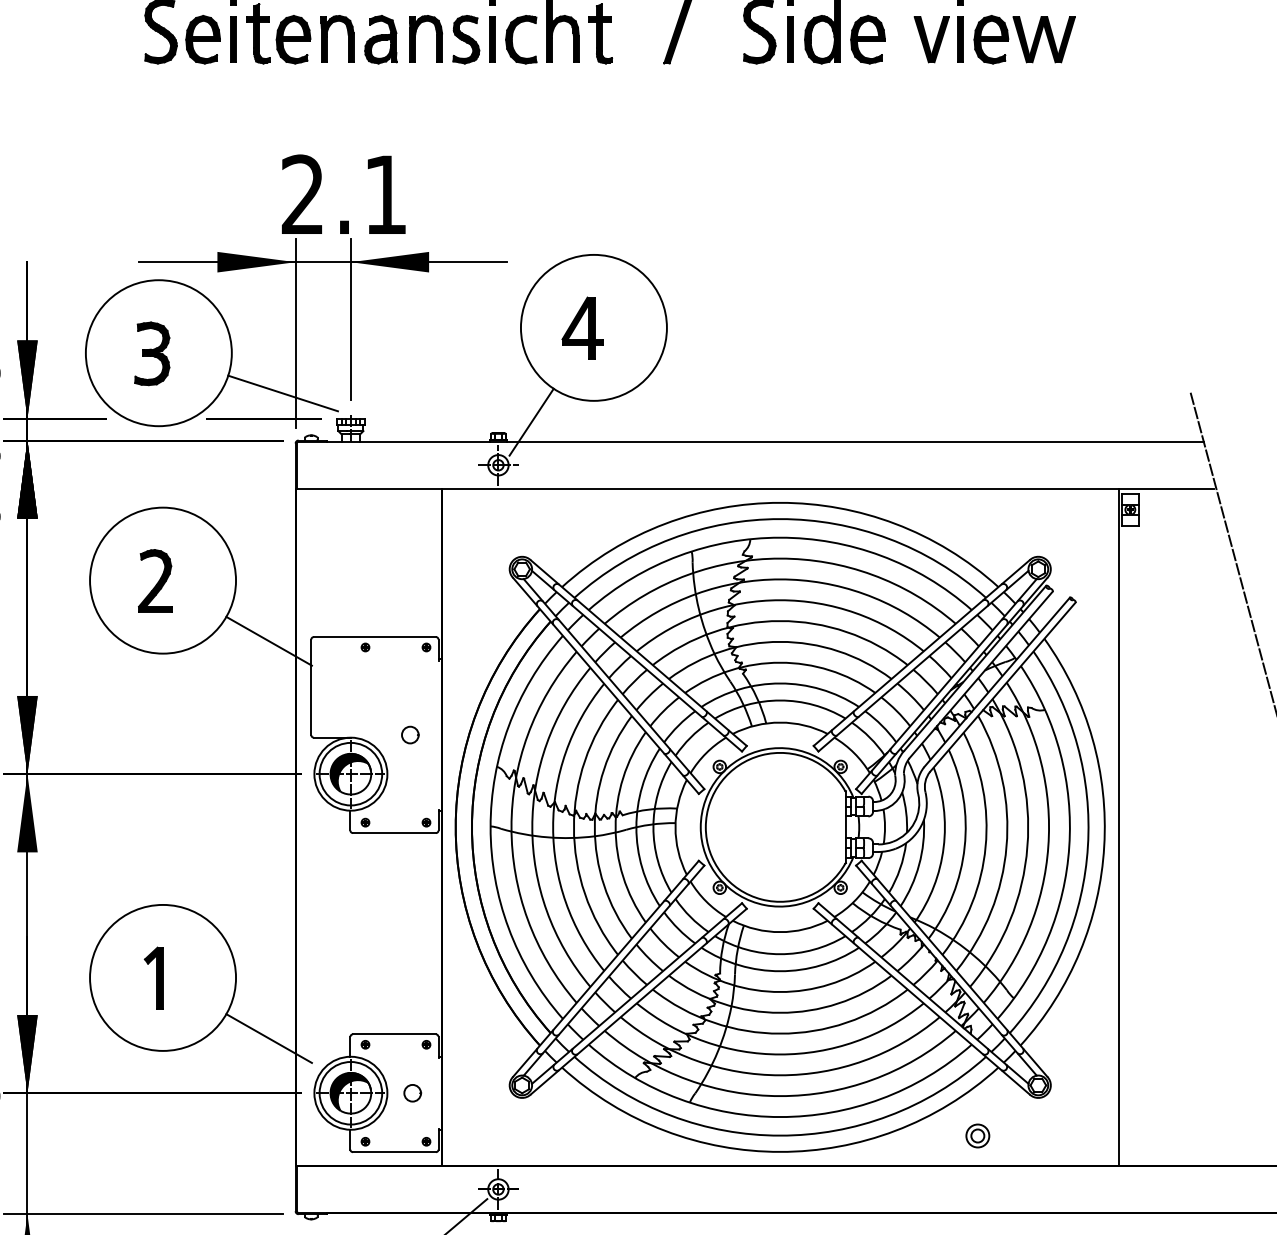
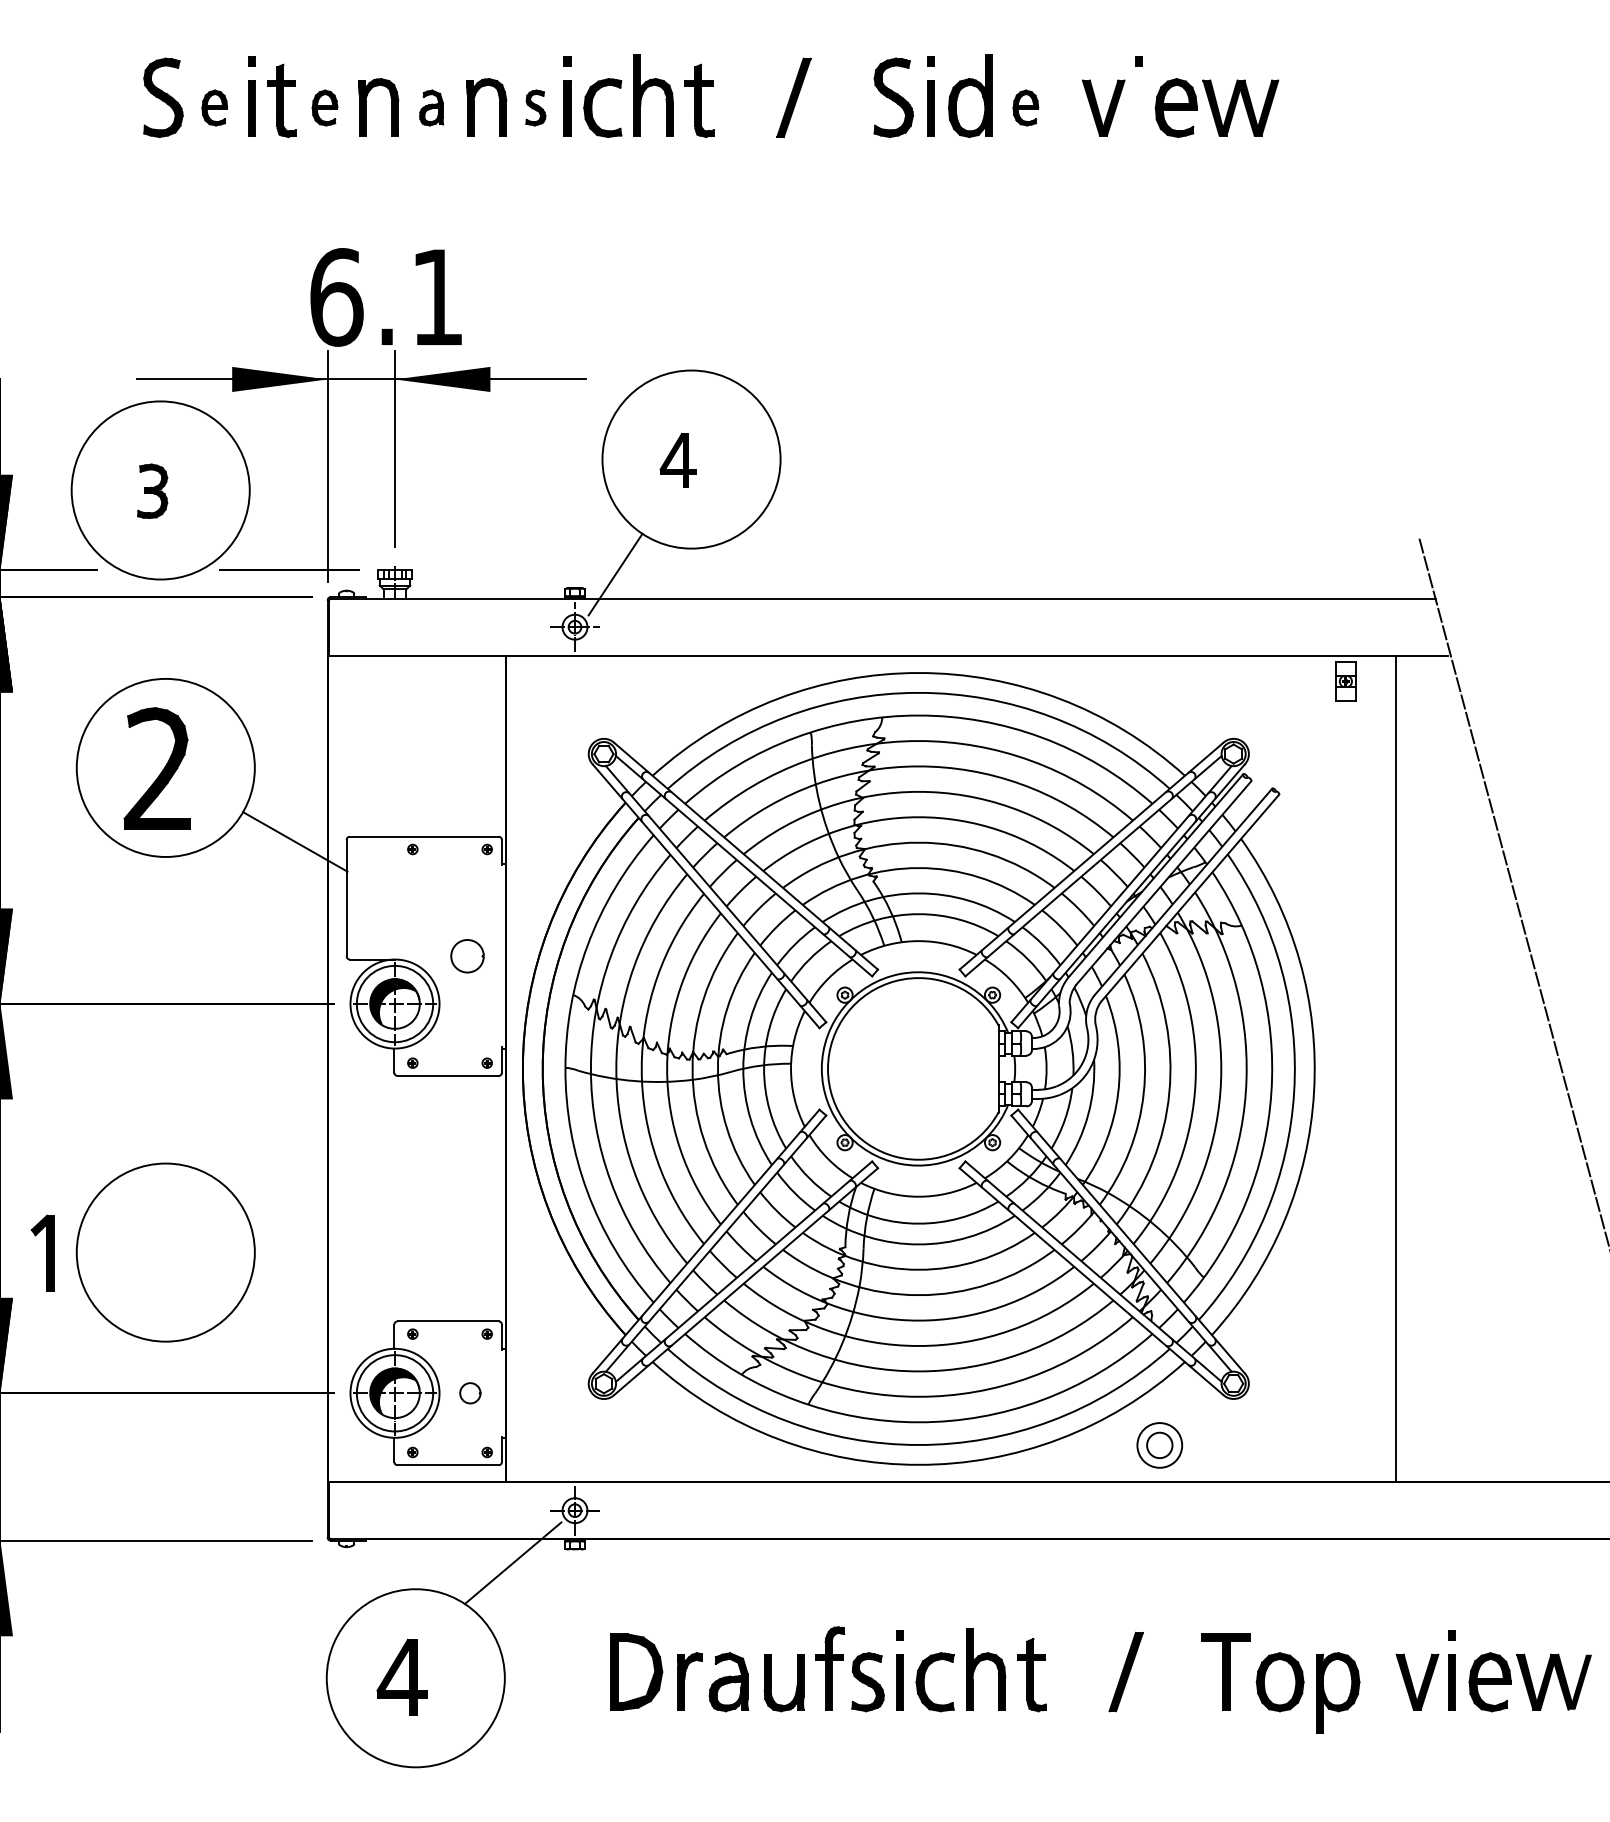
part: (202, 39) -> (214, 107), size x0.6
part: (293, 39) -> (324, 107), size x0.6
part: (380, 39) -> (431, 107), size x0.6
part: (466, 39) -> (535, 107), size x0.6
part: (867, 39) -> (1025, 107), size x0.6
part: (960, 40) -> (1138, 108), removed
text: (302, 195) -> (336, 297), 2.1 -> 6.1
part: (582, 327) -> (677, 459), size x0.7
part: (152, 354) -> (152, 491), size x0.7
line: (283, 393) -> (312, 539), removed
part: (155, 580) -> (156, 767), size x1.6
part: (410, 735) -> (467, 956), size x1.6
line: (1119, 827) -> (1395, 1068), moved
part: (153, 977) -> (42, 1252), moved
line: (269, 1038) -> (295, 1326), removed
part: (977, 1136) -> (1159, 1445), size x1.6

